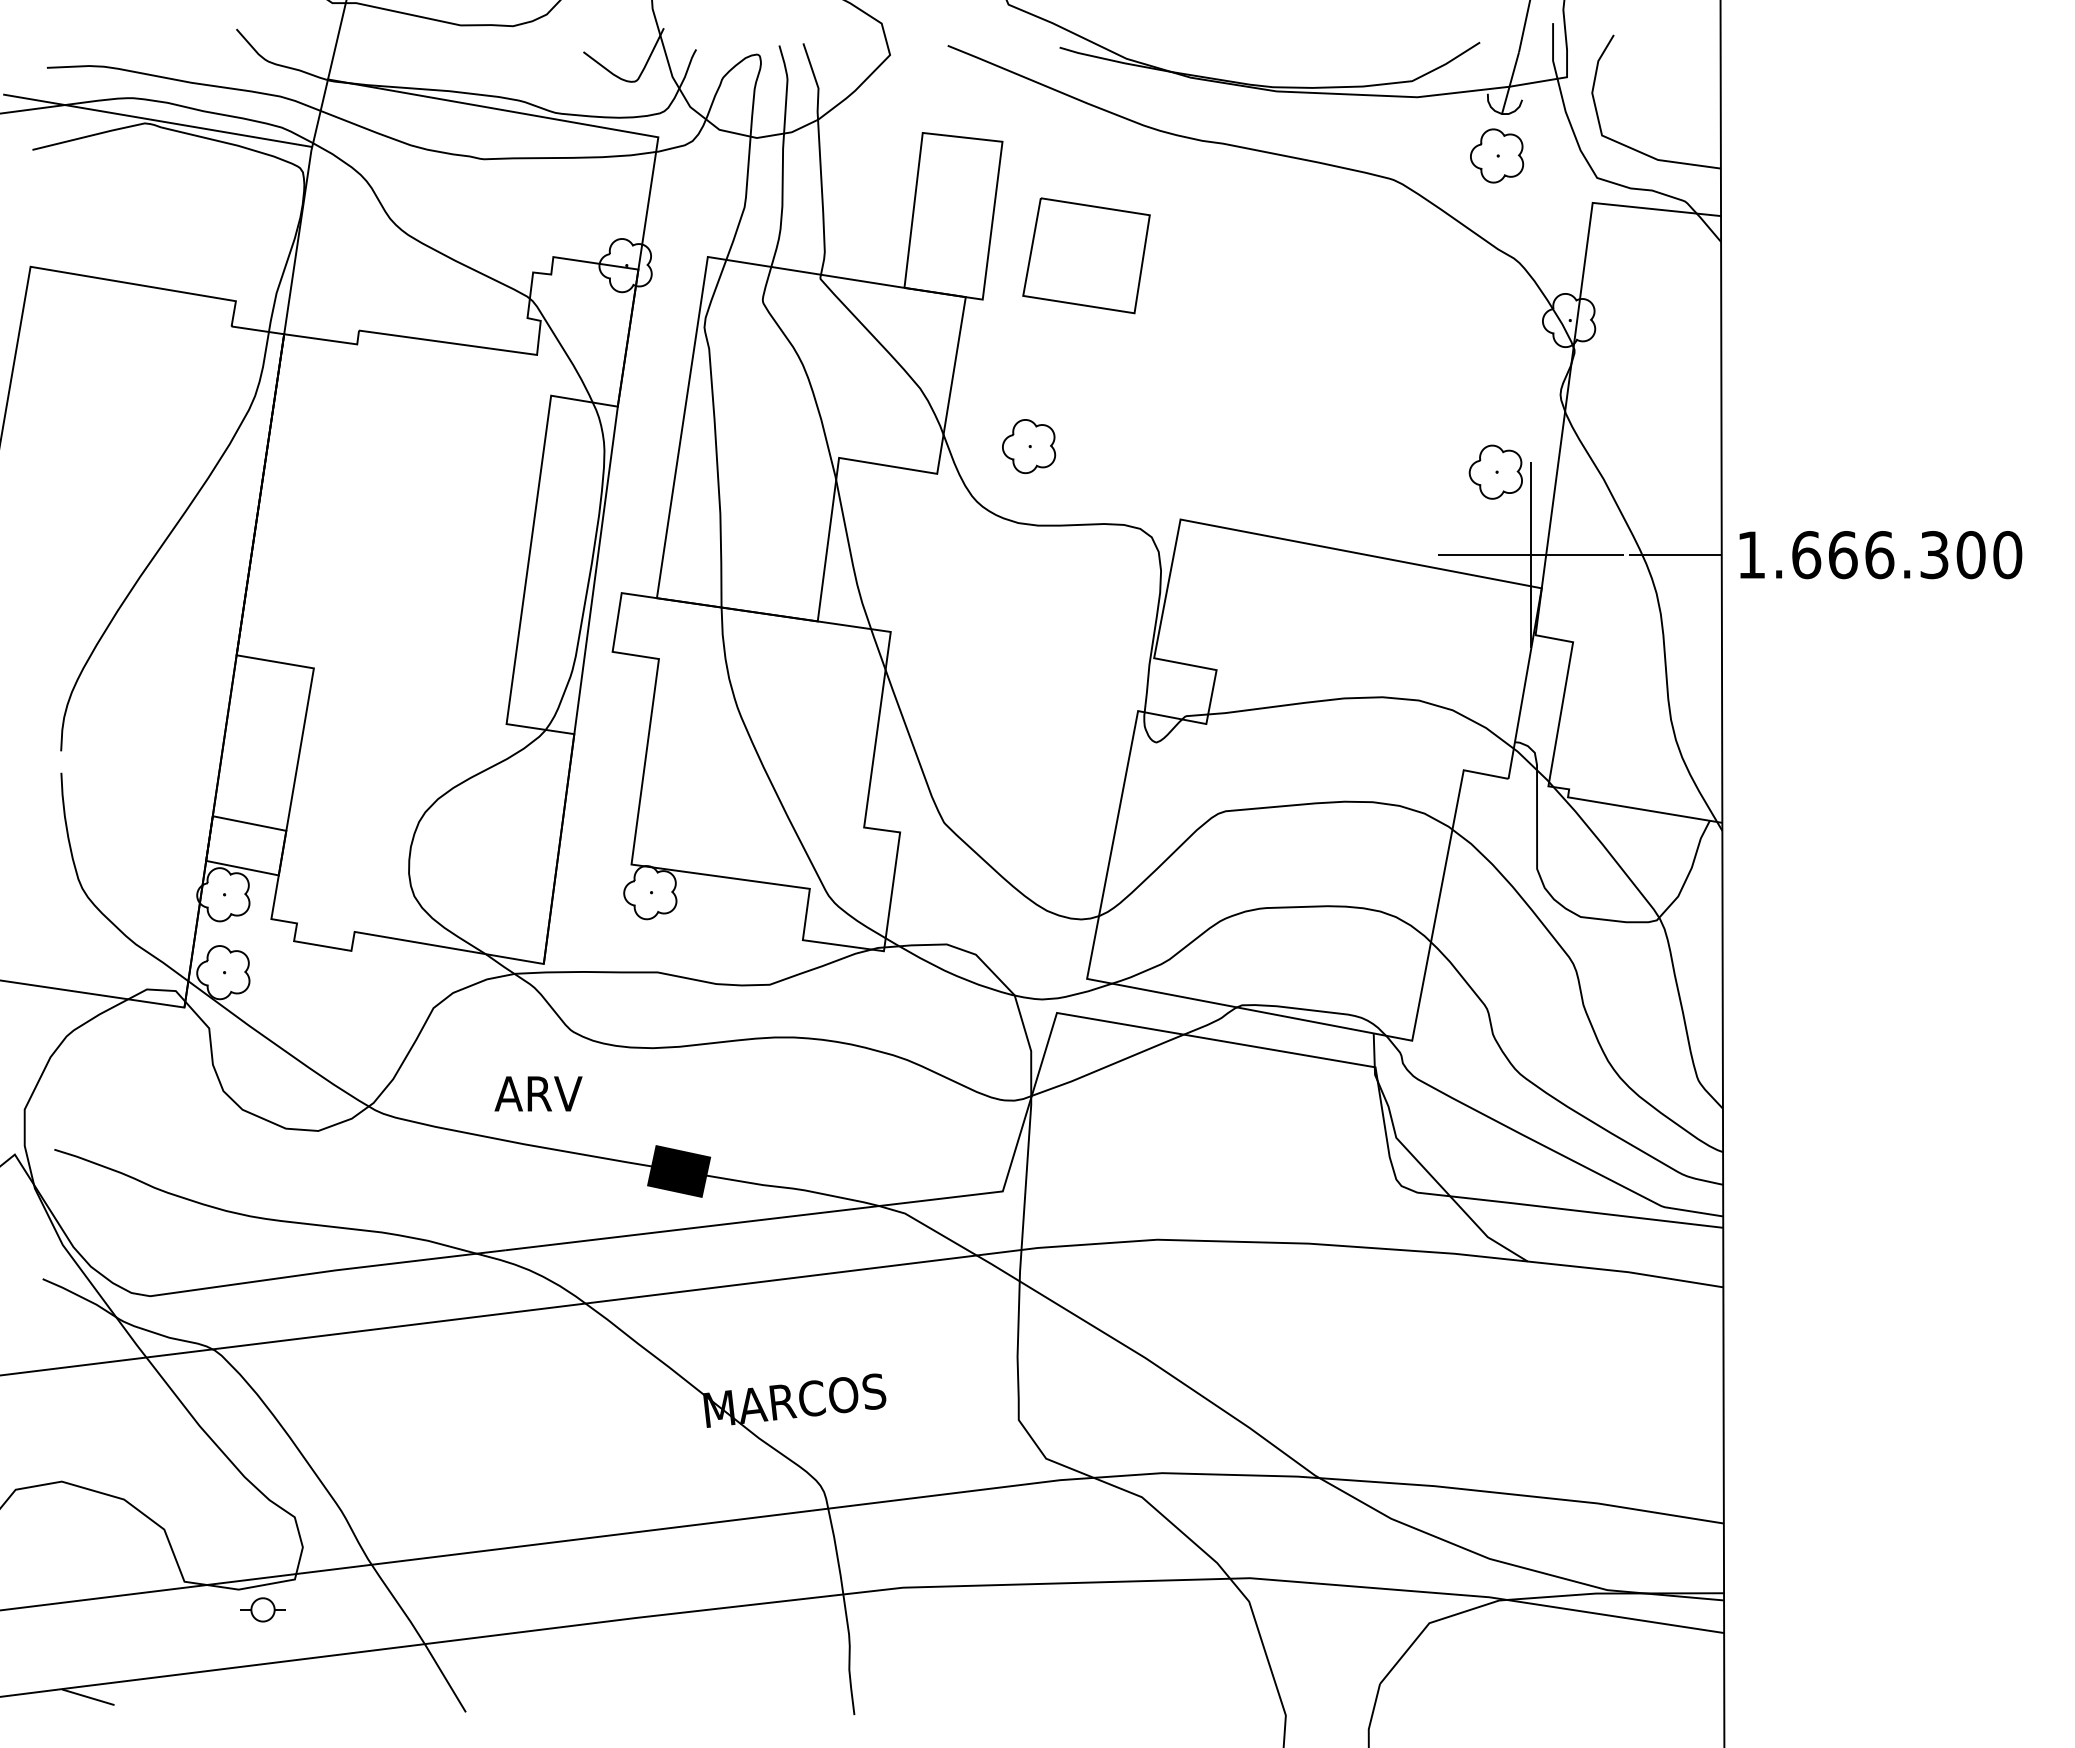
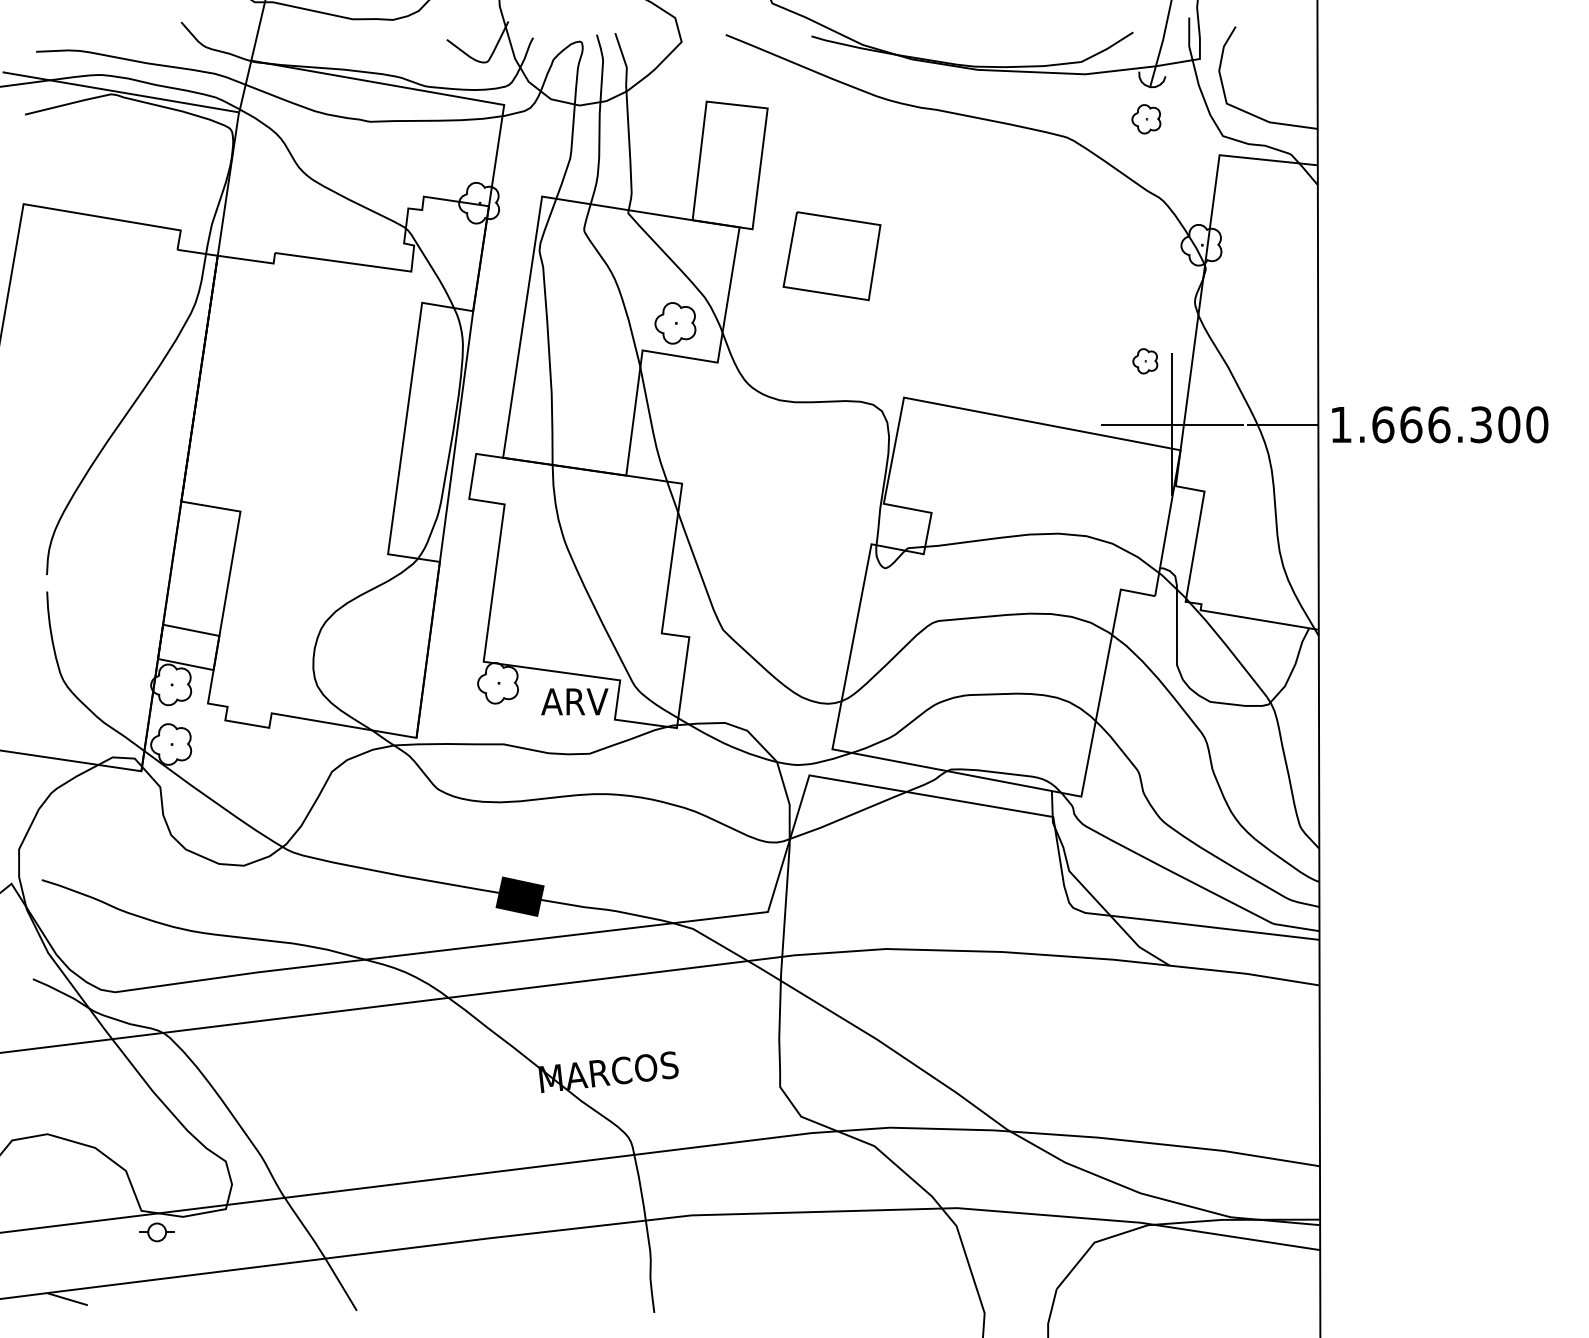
part: (1497, 155) -> (1146, 118), size x0.7
part: (1086, 255) -> (832, 255), moved
part: (1029, 446) -> (675, 323), moved
part: (1495, 471) -> (1145, 360), size x0.6
text: (538, 1093) -> (574, 701), moved
part: (262, 1609) -> (156, 1232), moved

